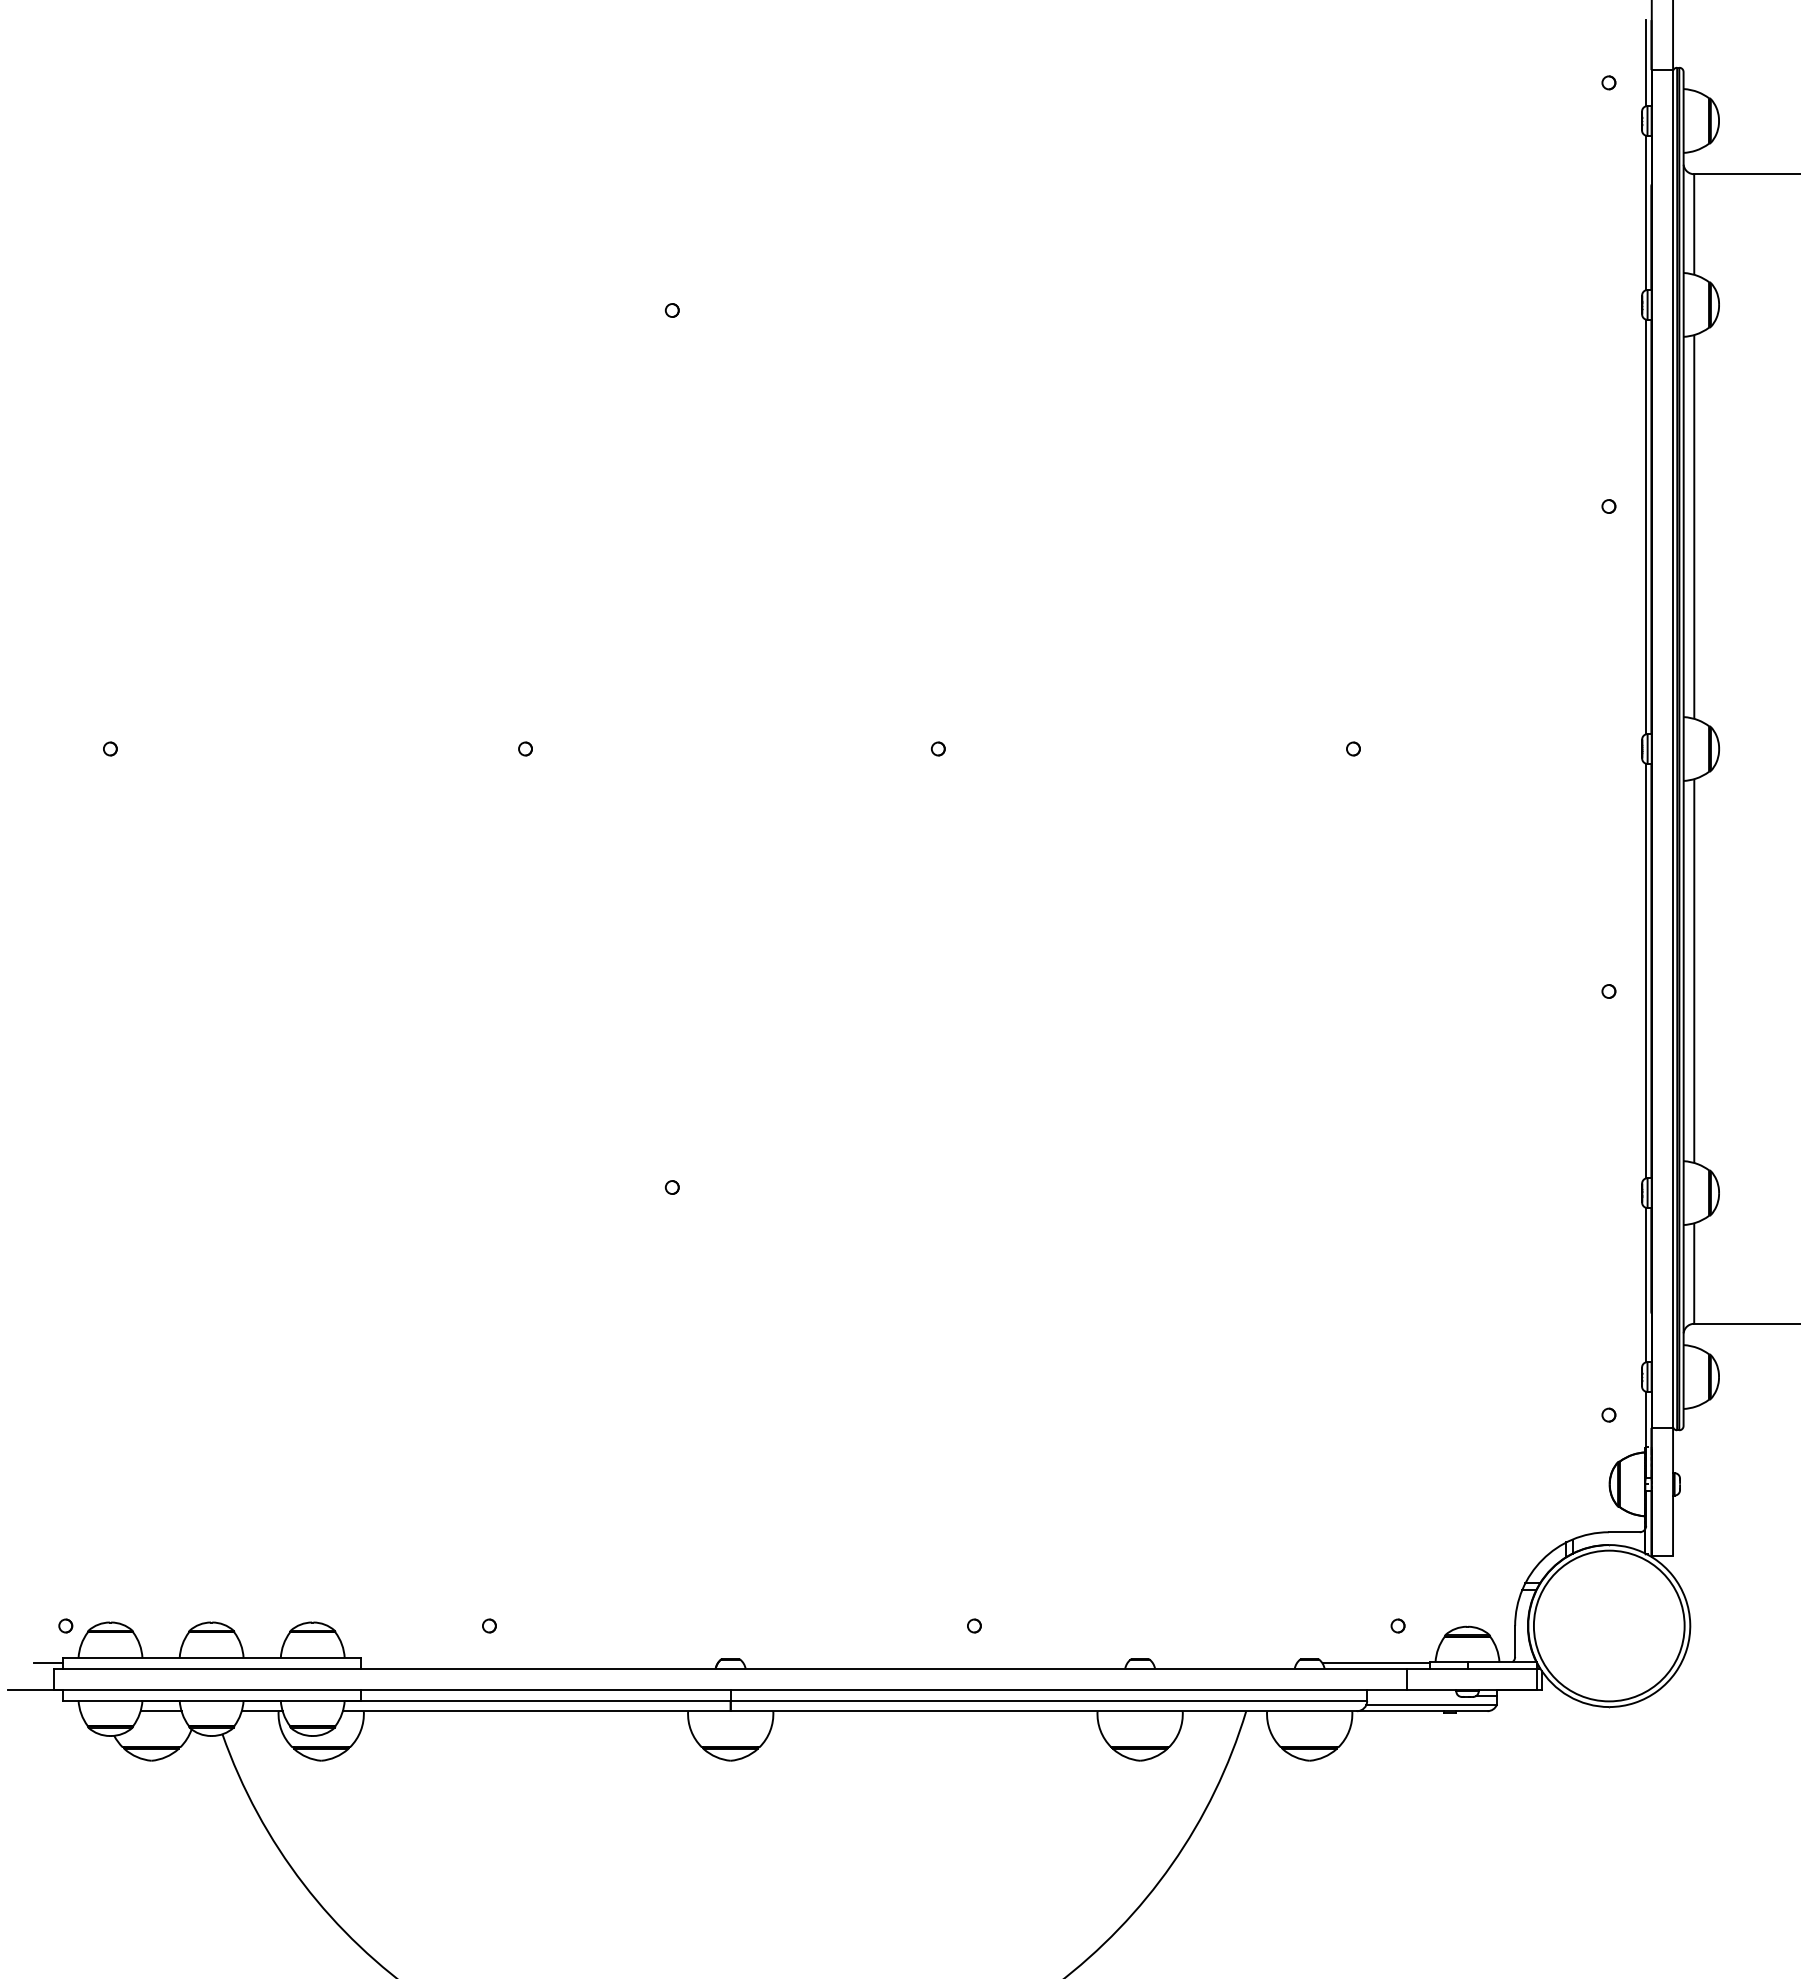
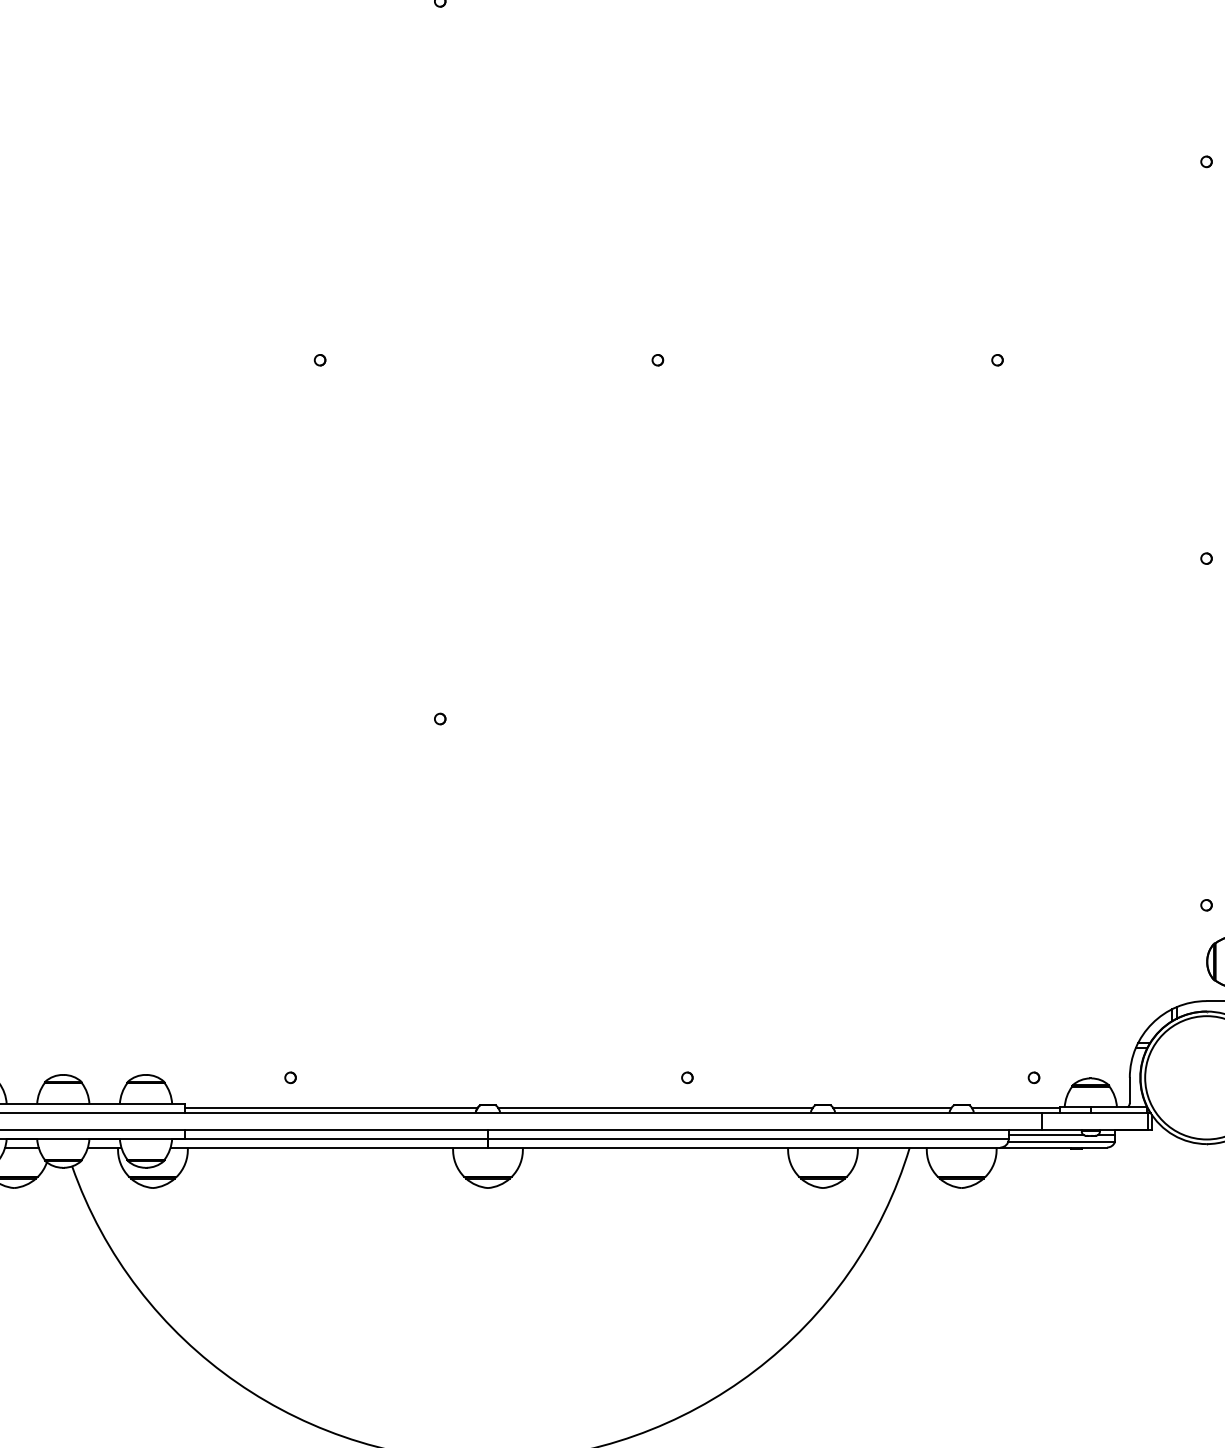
line: (538, 1663) -> (330, 1108), added
line: (935, 1663) -> (655, 1108), added
line: (1224, 1663) -> (892, 1108), added
line: (1413, 1696) -> (1046, 1135), added

